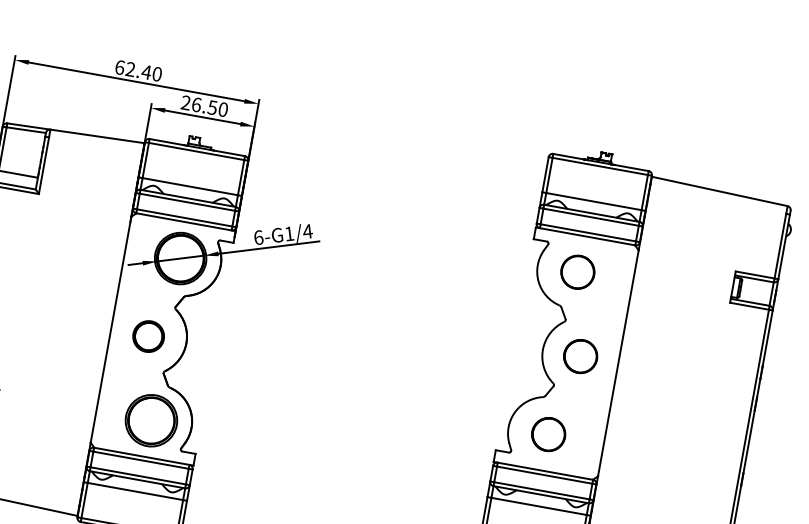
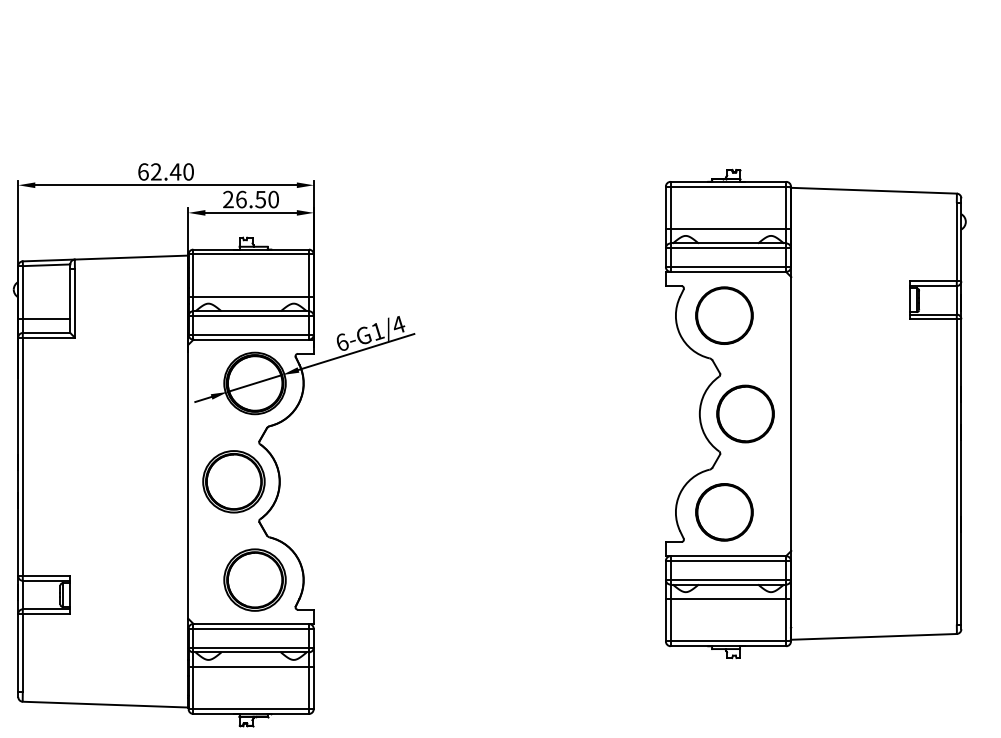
circle: (577, 272) -> (724, 315), size x1.43
part: (148, 336) -> (233, 481), size x1.67
part: (580, 356) -> (745, 413), size x1.43
circle: (548, 434) -> (724, 512), size x1.43

